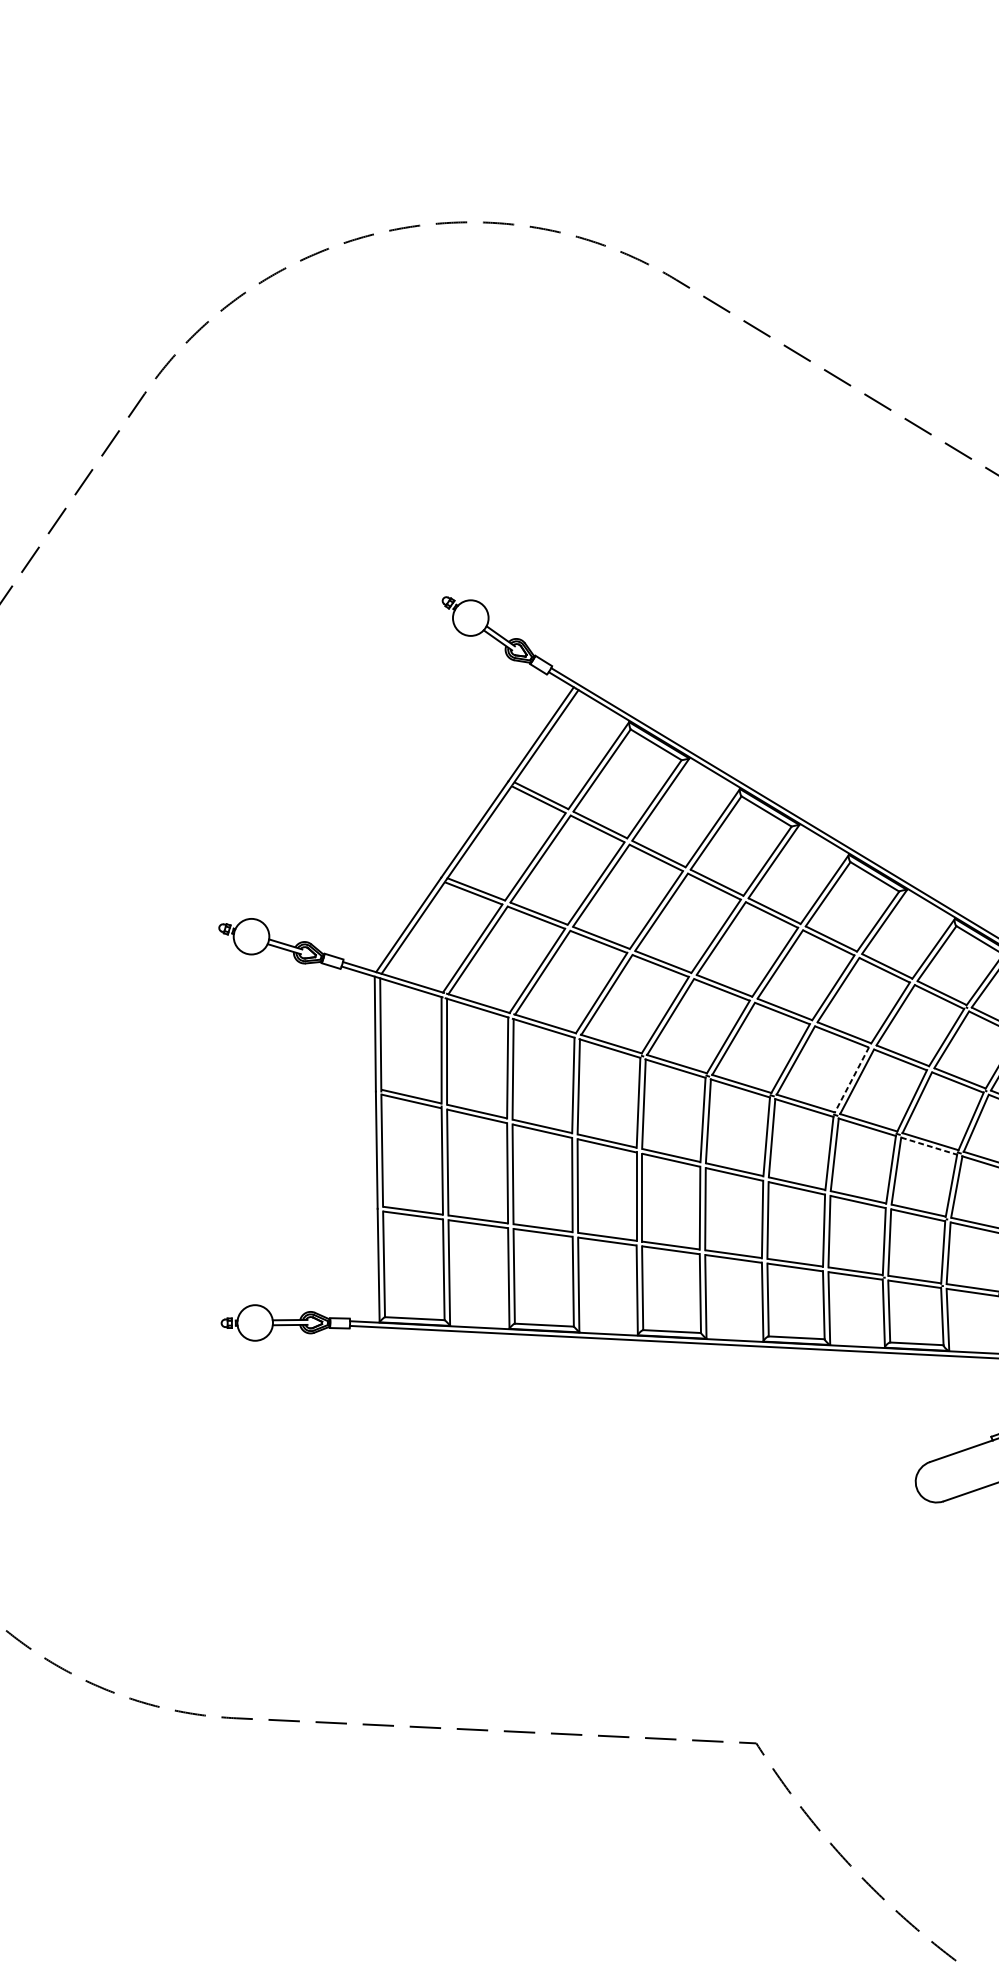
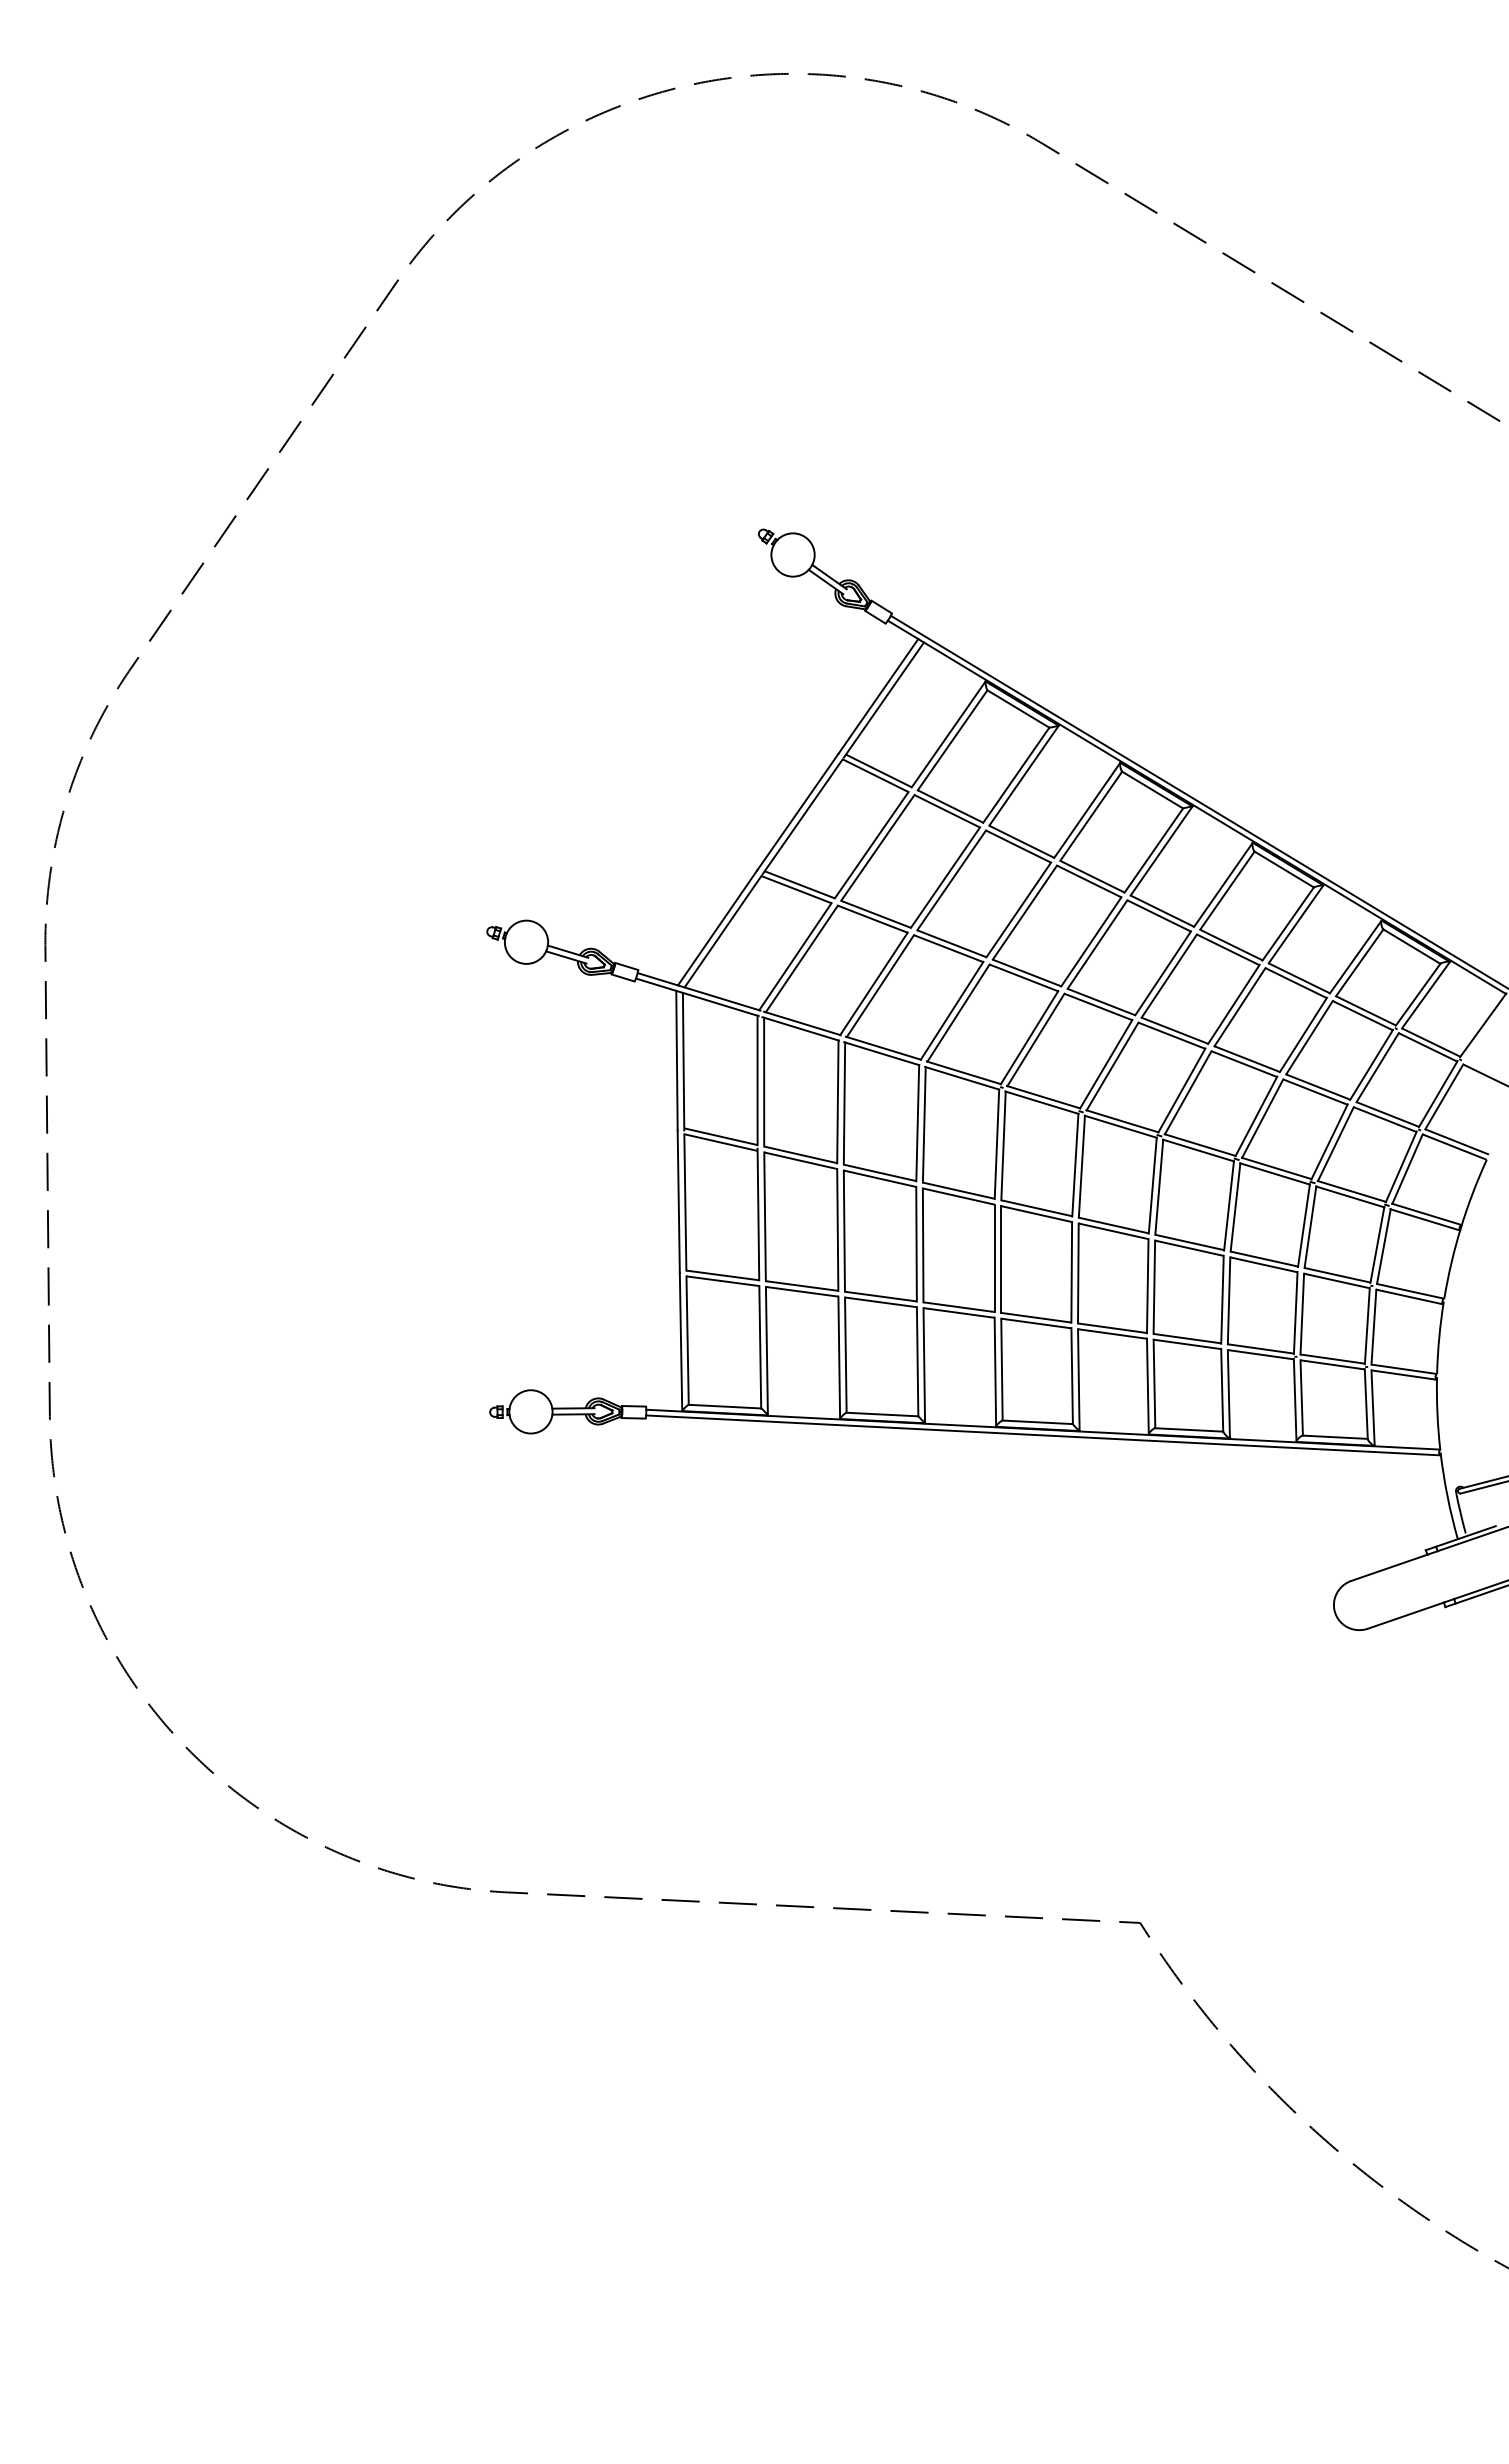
line: (852, 1079) -> (1256, 1116), dashed -> solid
line: (929, 1145) -> (1350, 1196), dashed -> solid

